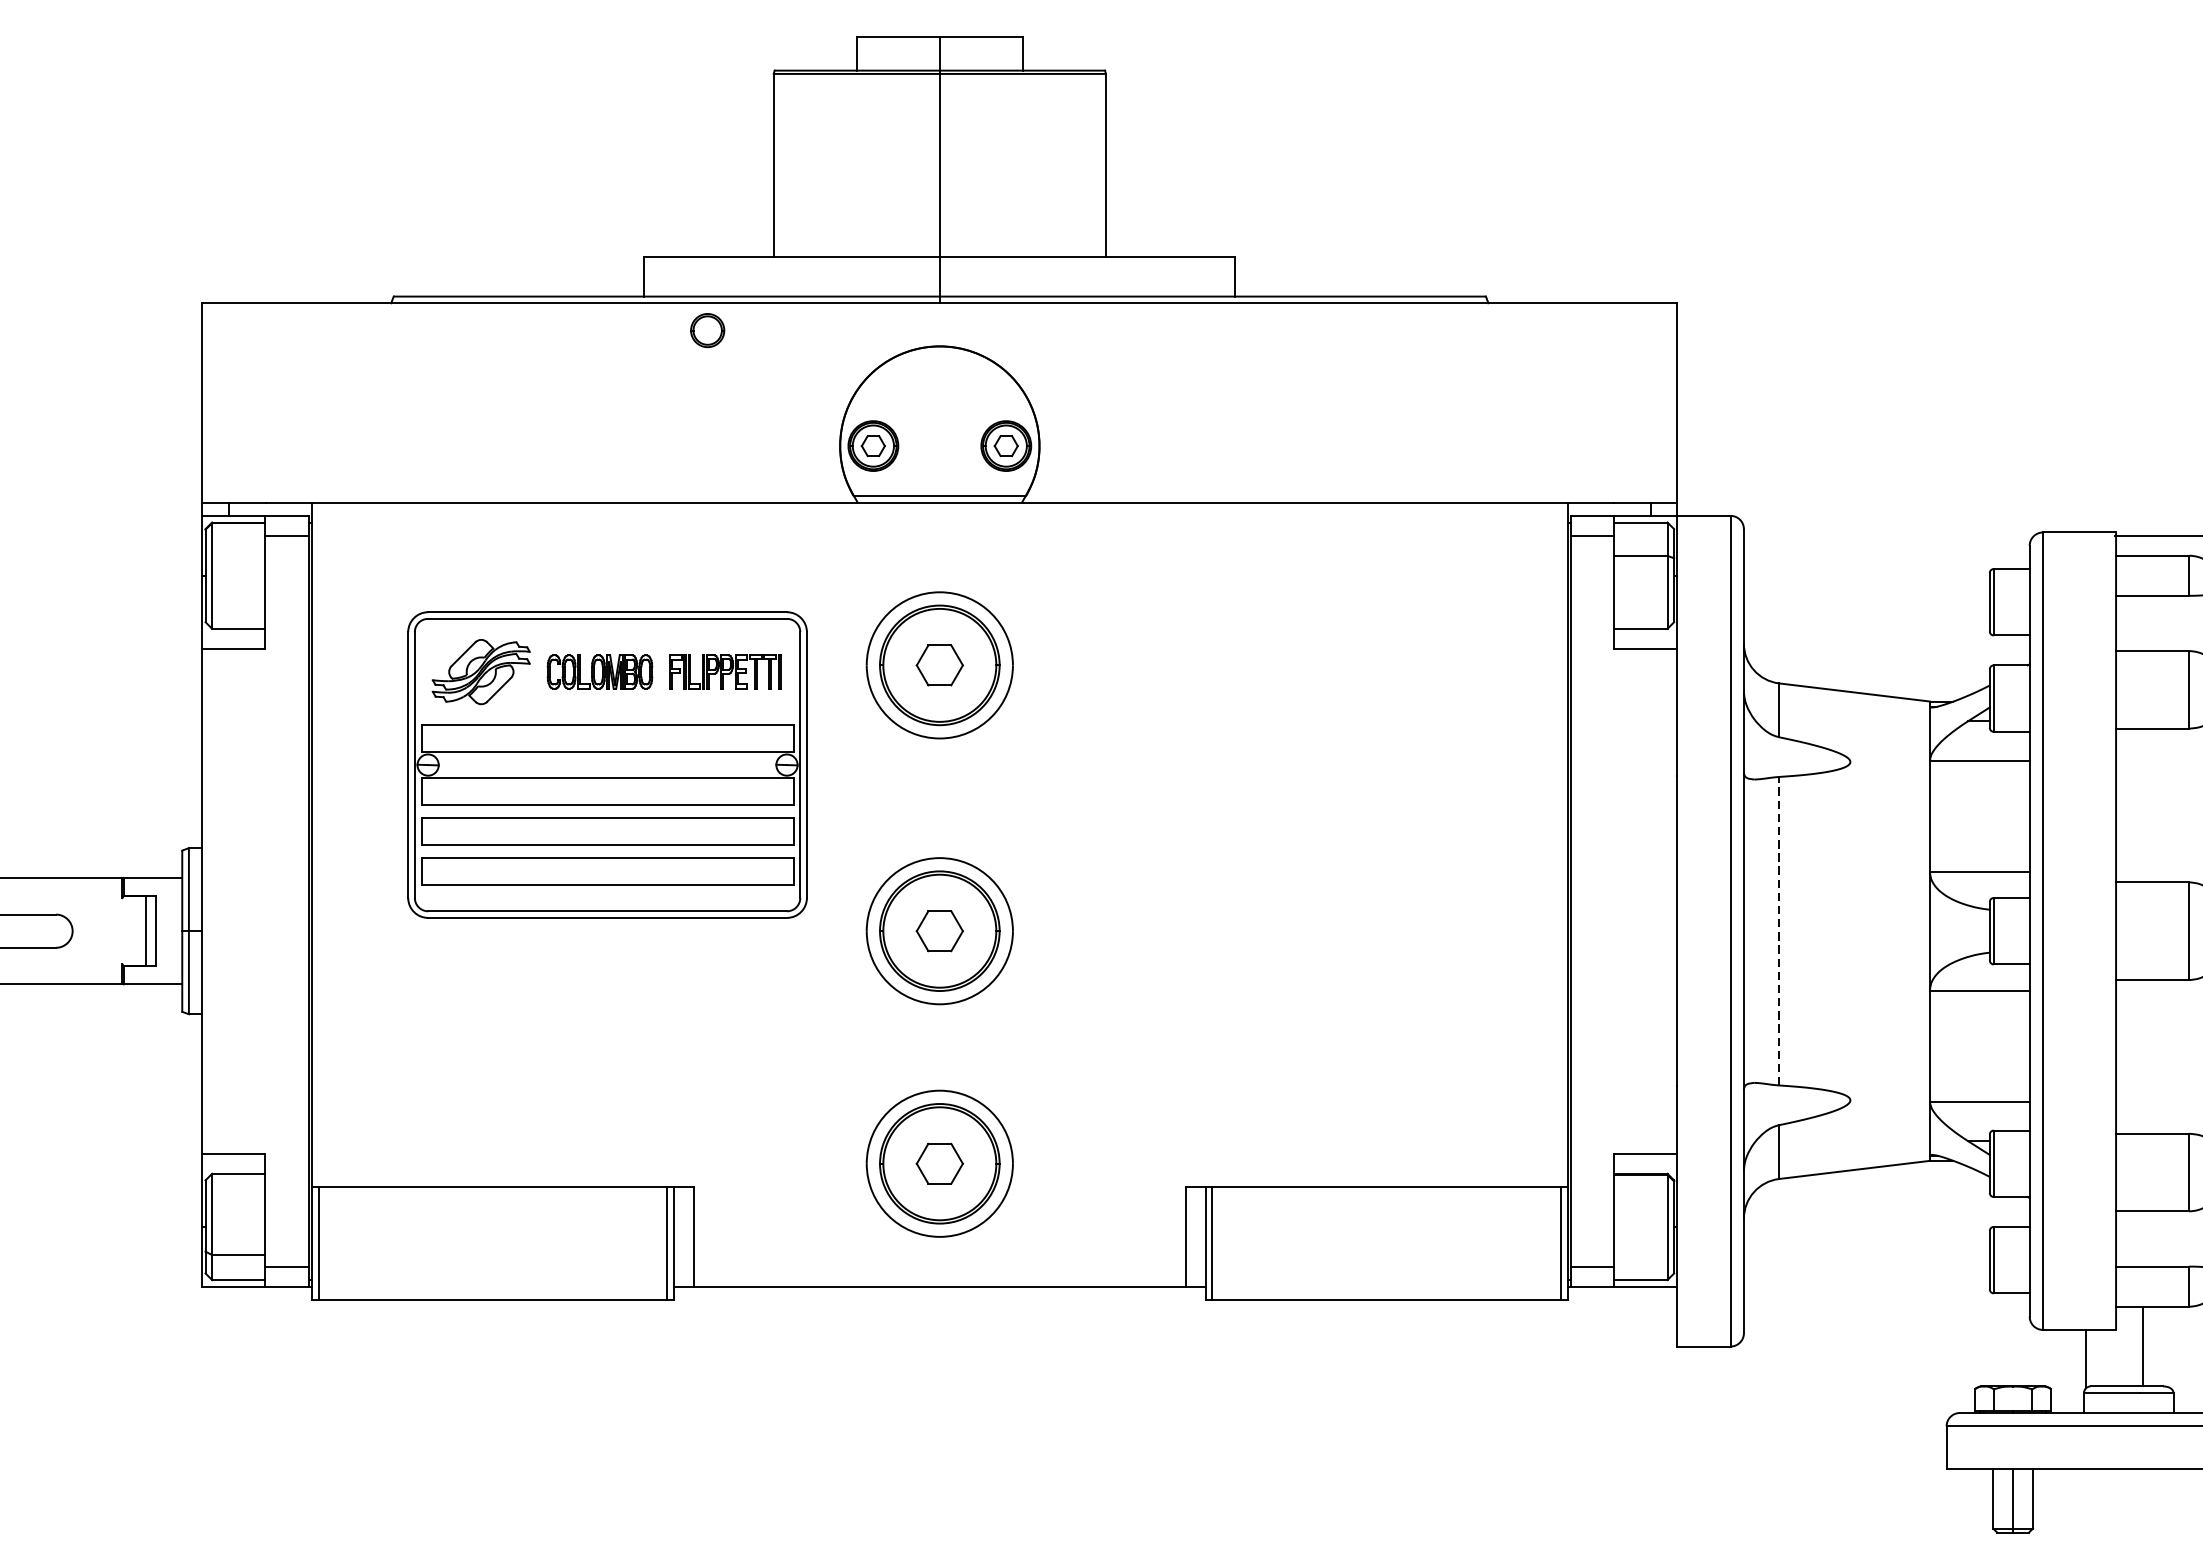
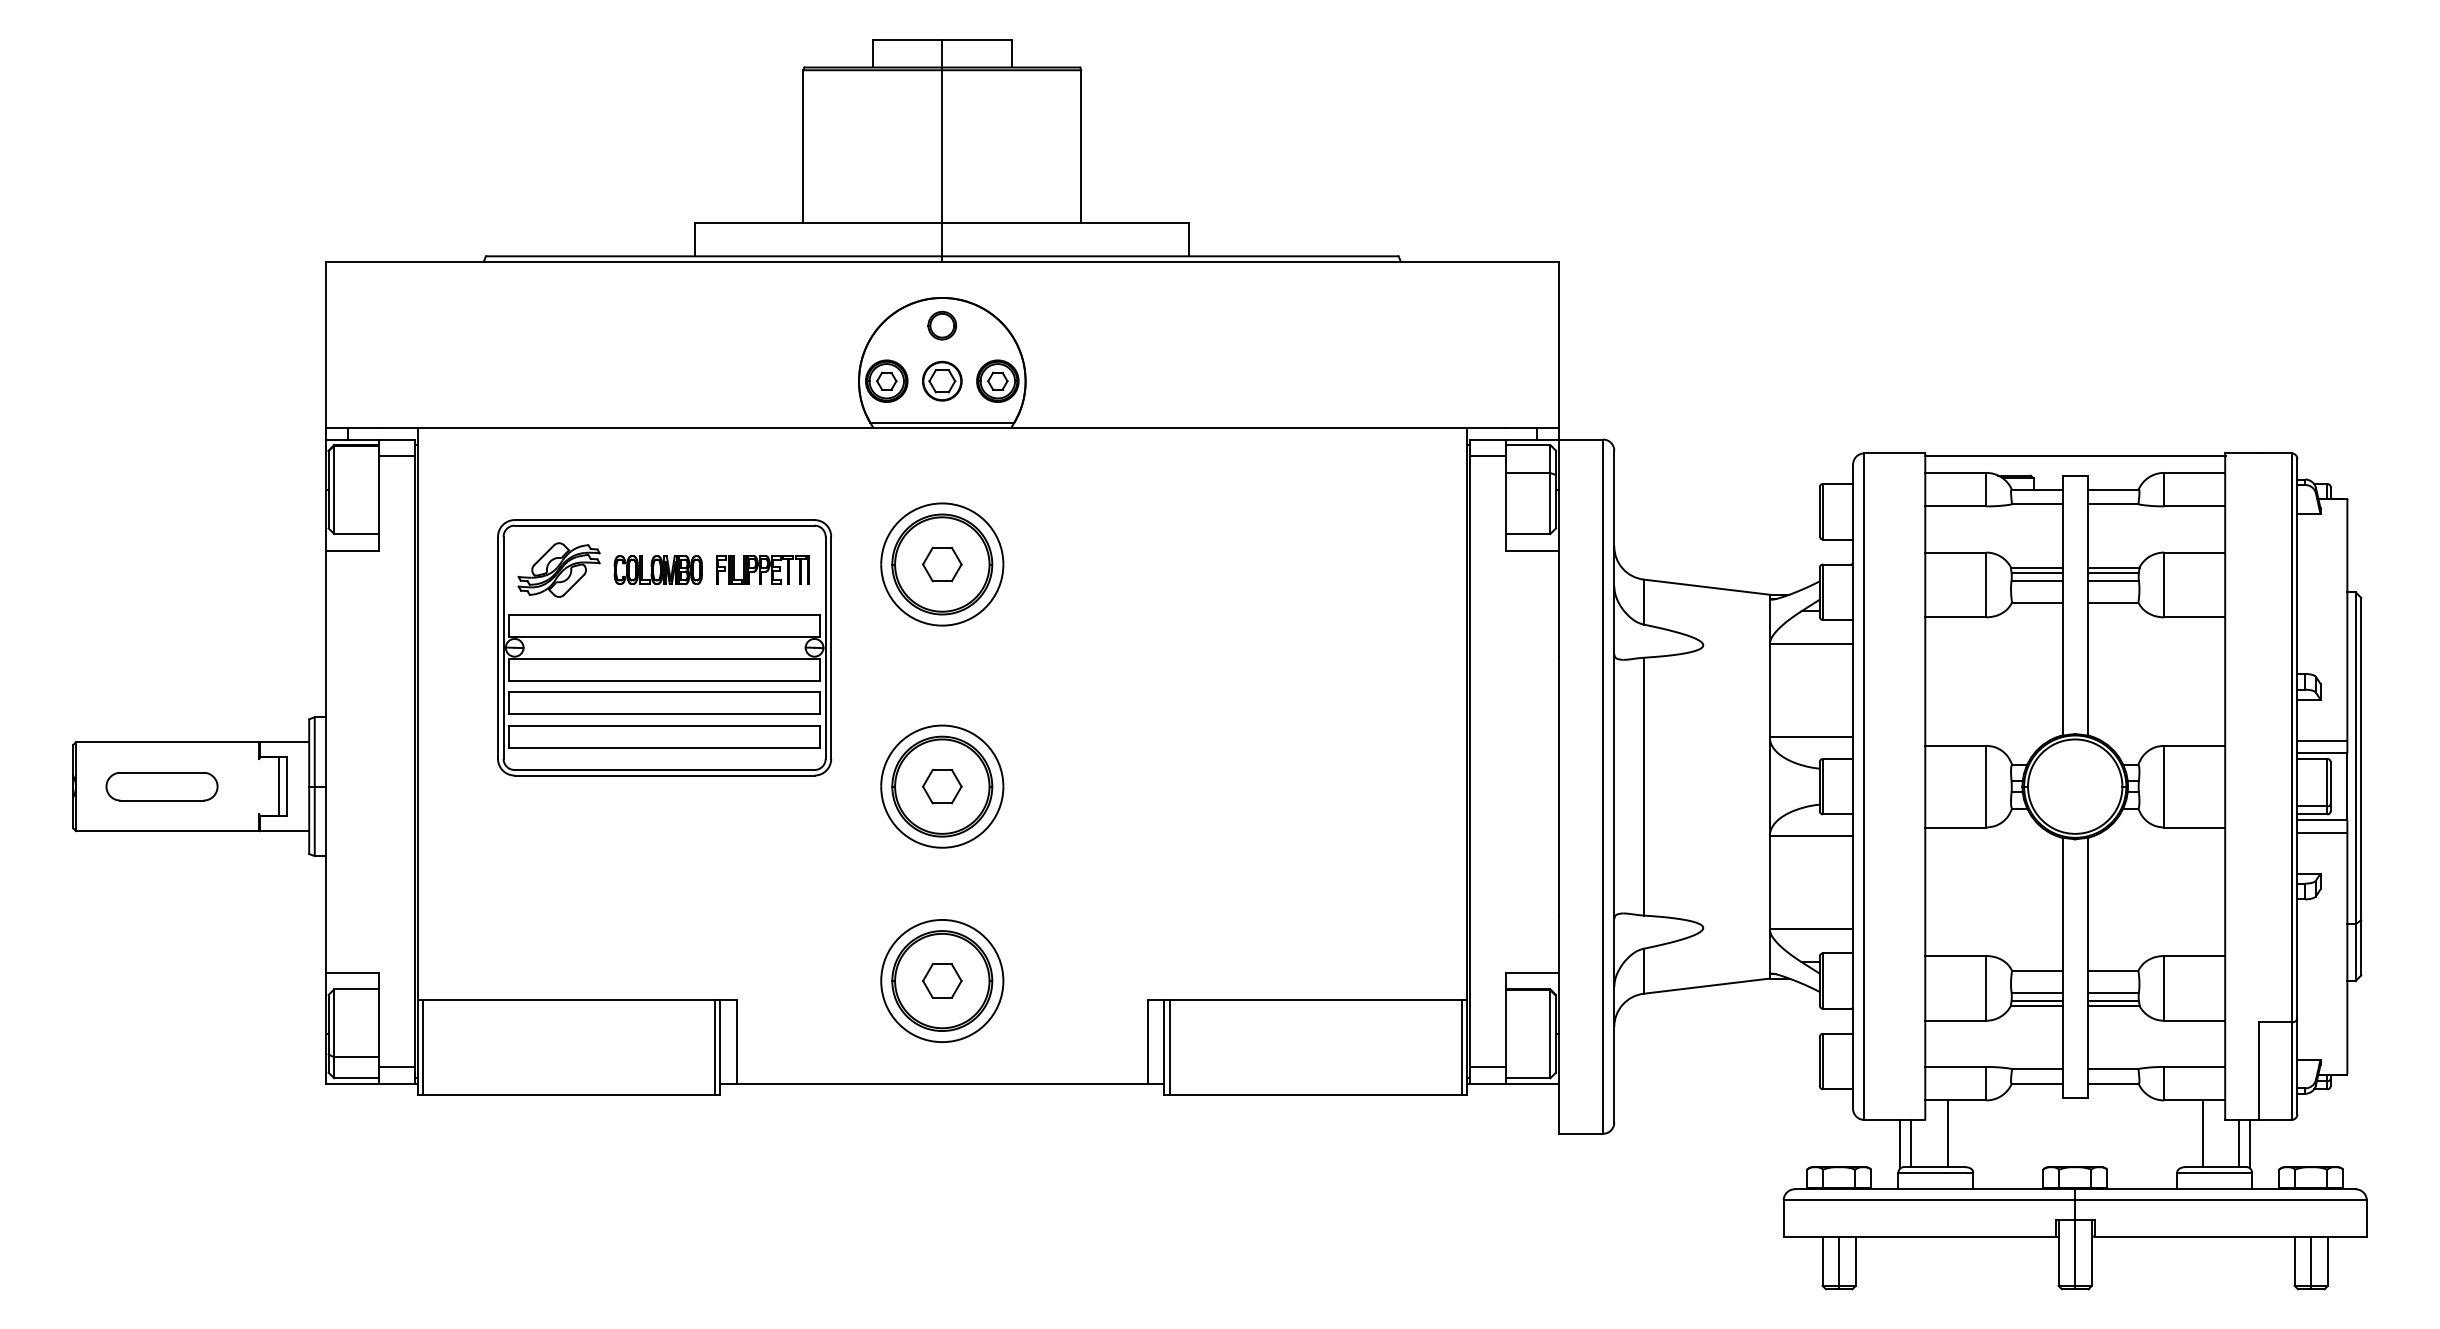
part: (707, 330) -> (942, 325), moved
part: (940, 445) -> (942, 380), added
line: (1778, 931) -> (1643, 786), dashed -> solid
line: (2099, 1358) -> (1911, 1143), added

